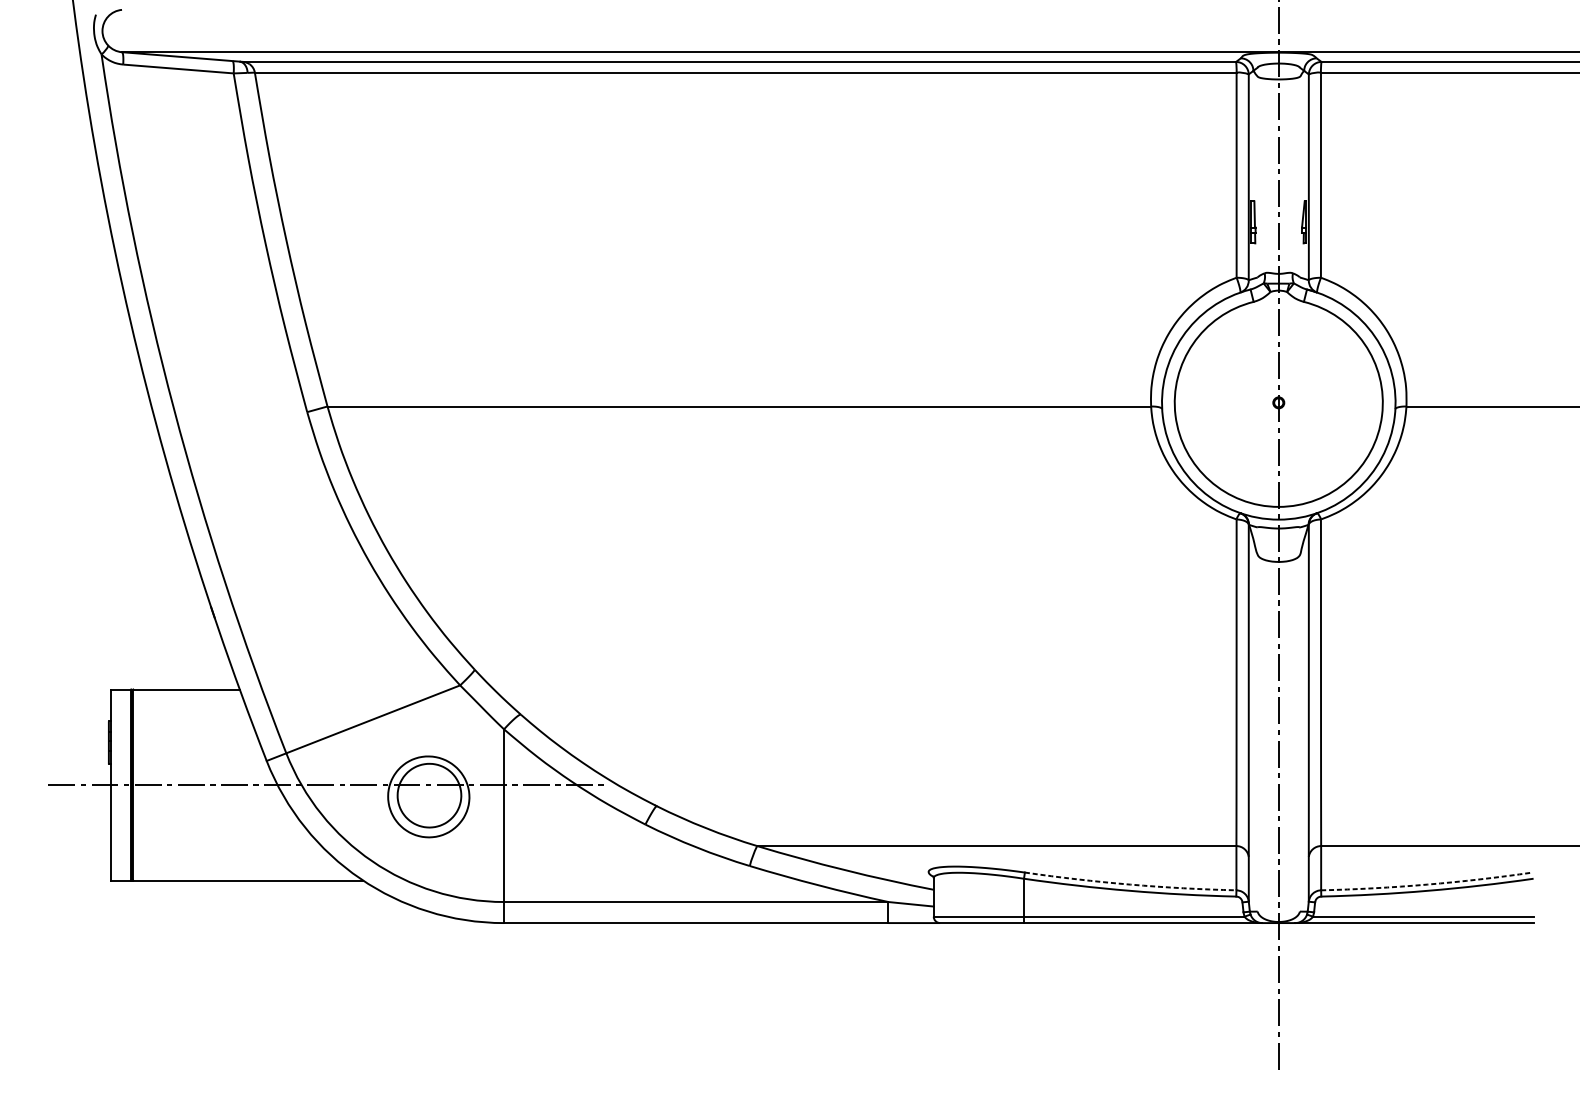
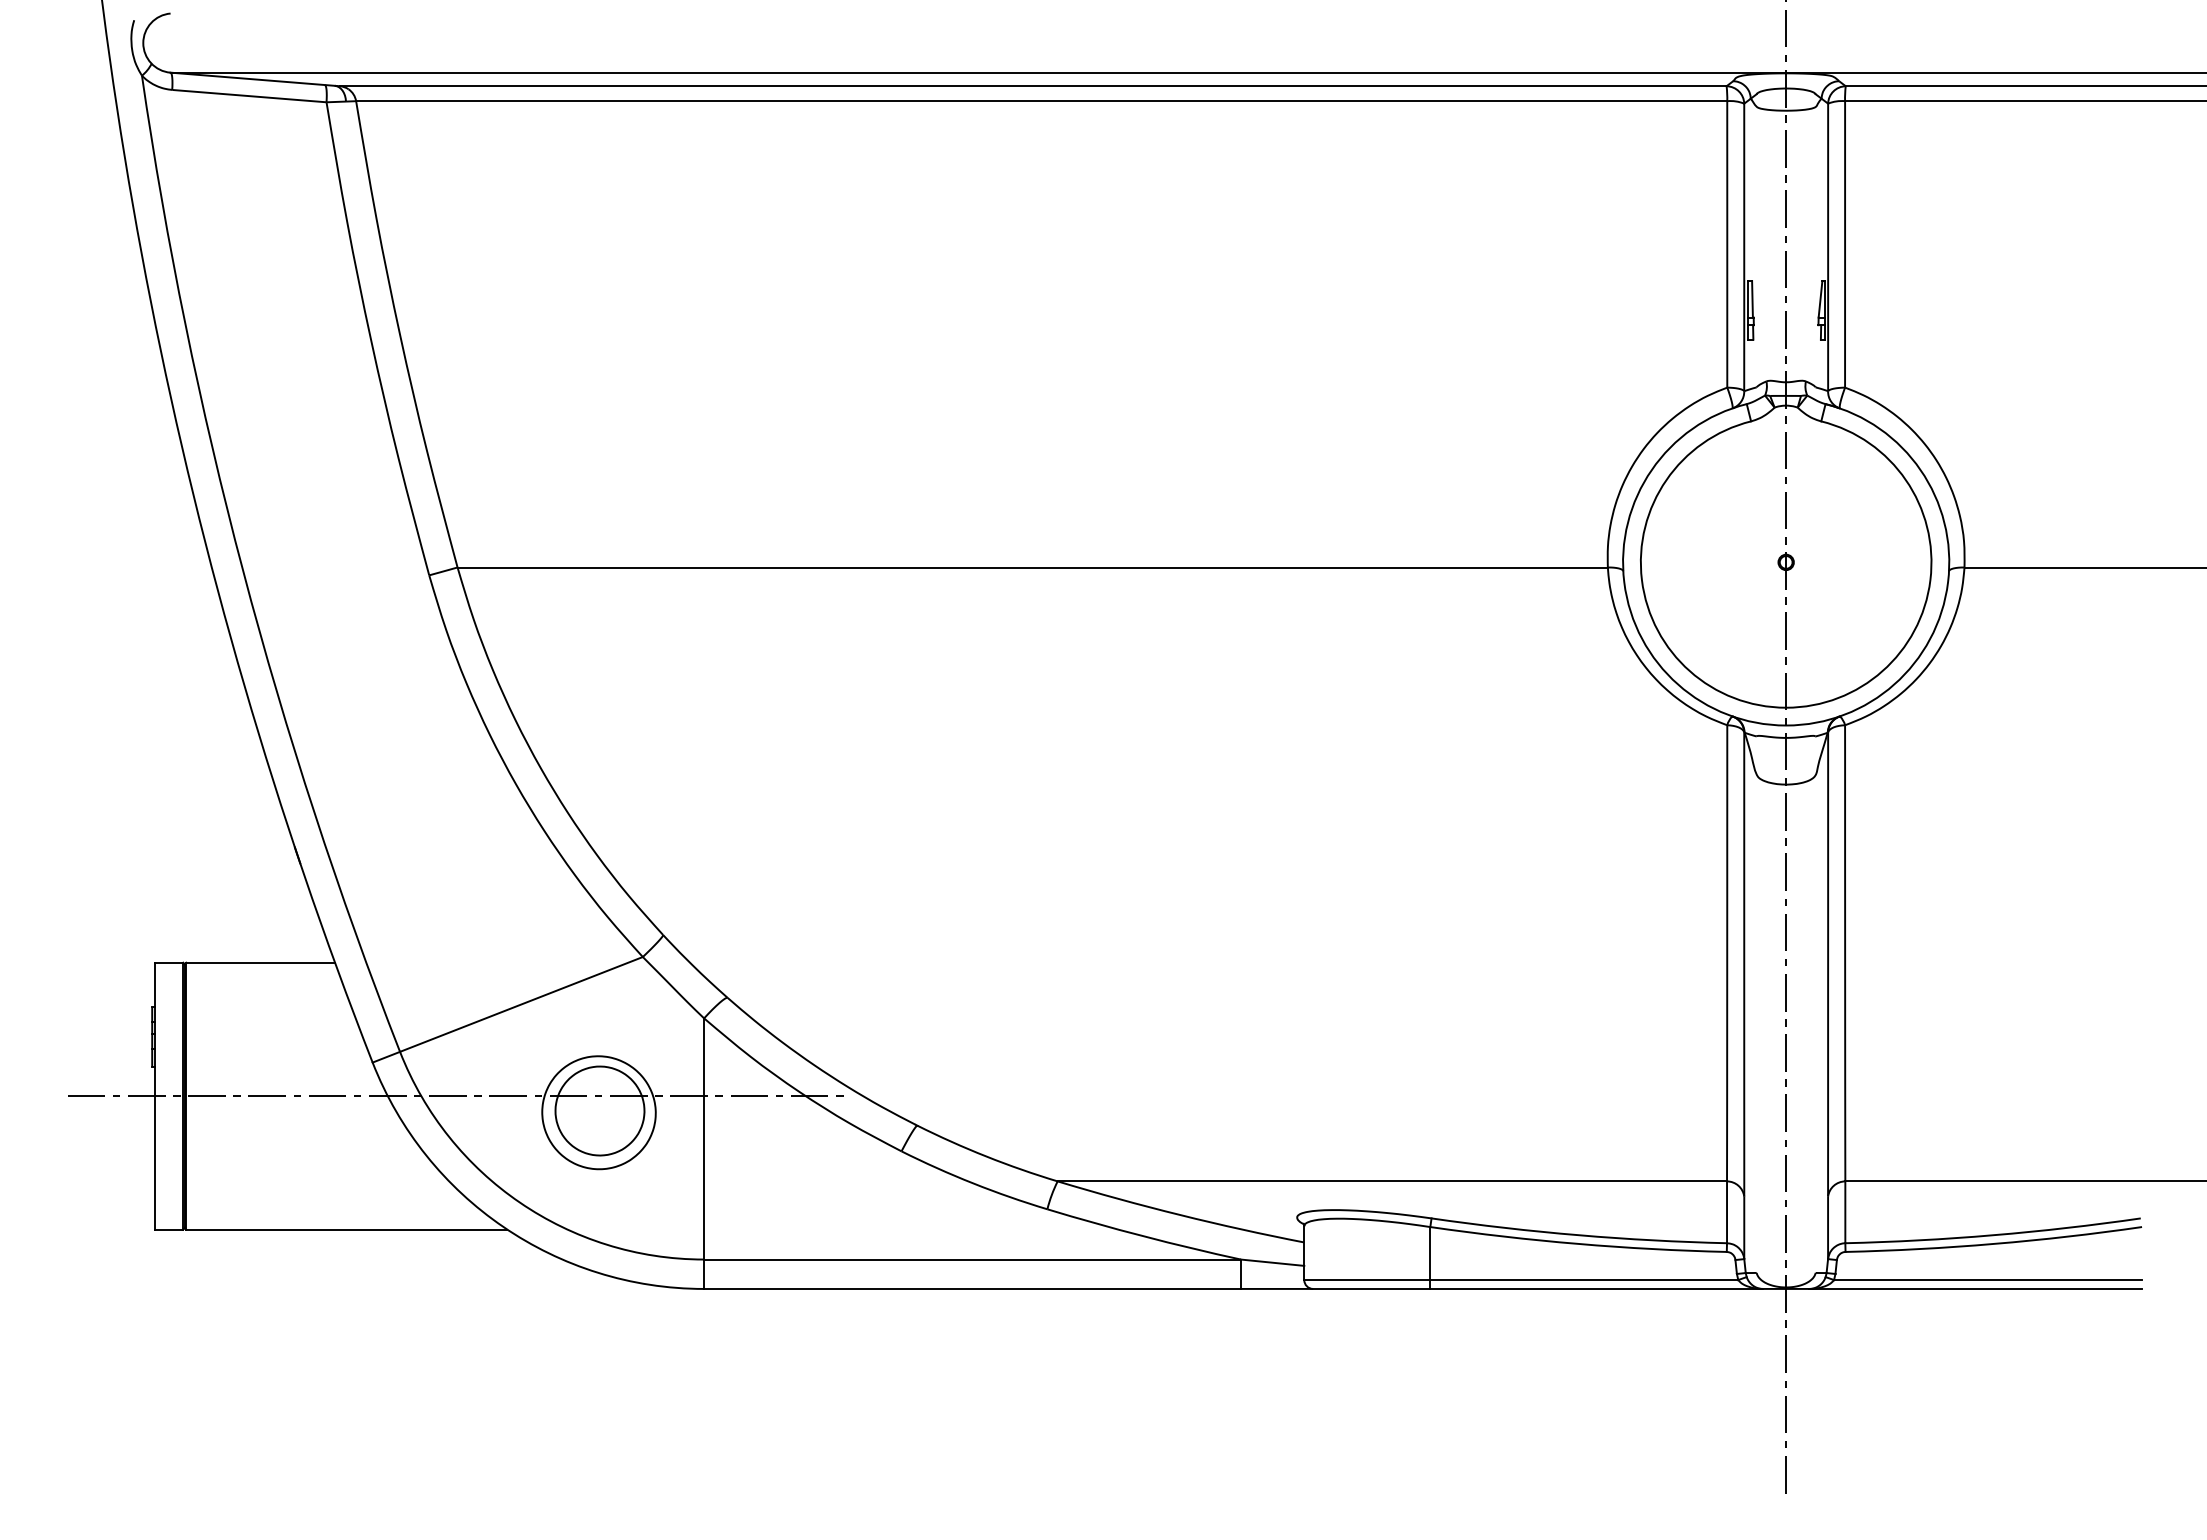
arc: (1130, 884) -> (1578, 1235), dashed -> solid
arc: (1427, 884) -> (1993, 1235), dashed -> solid

